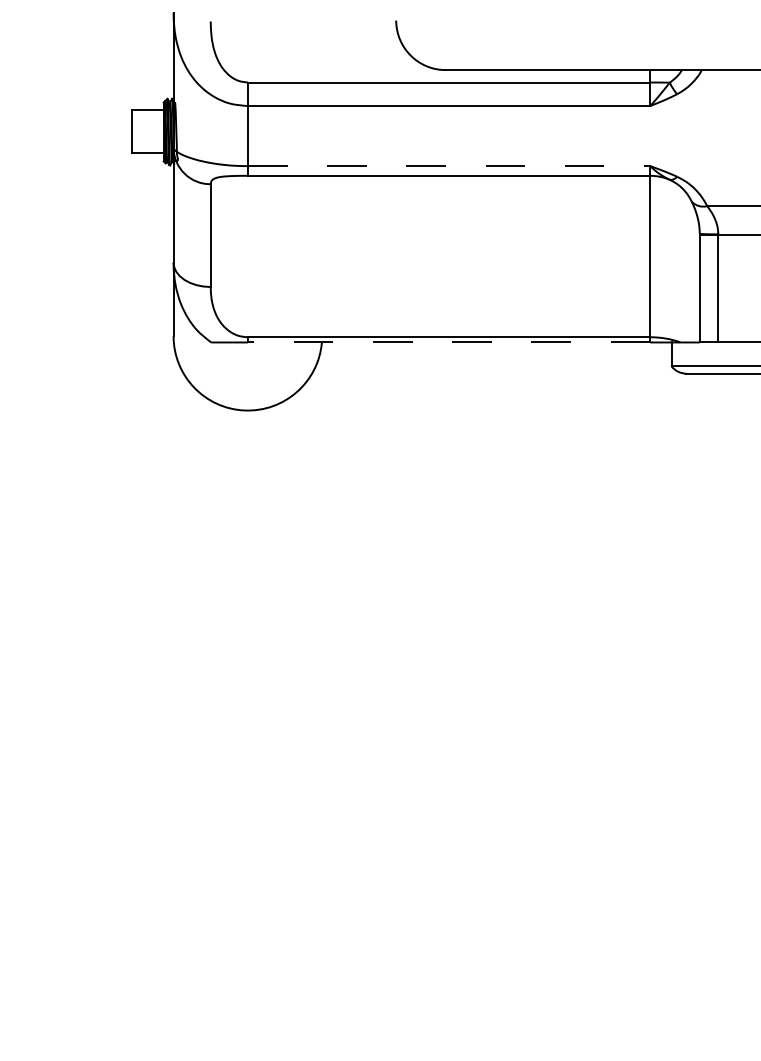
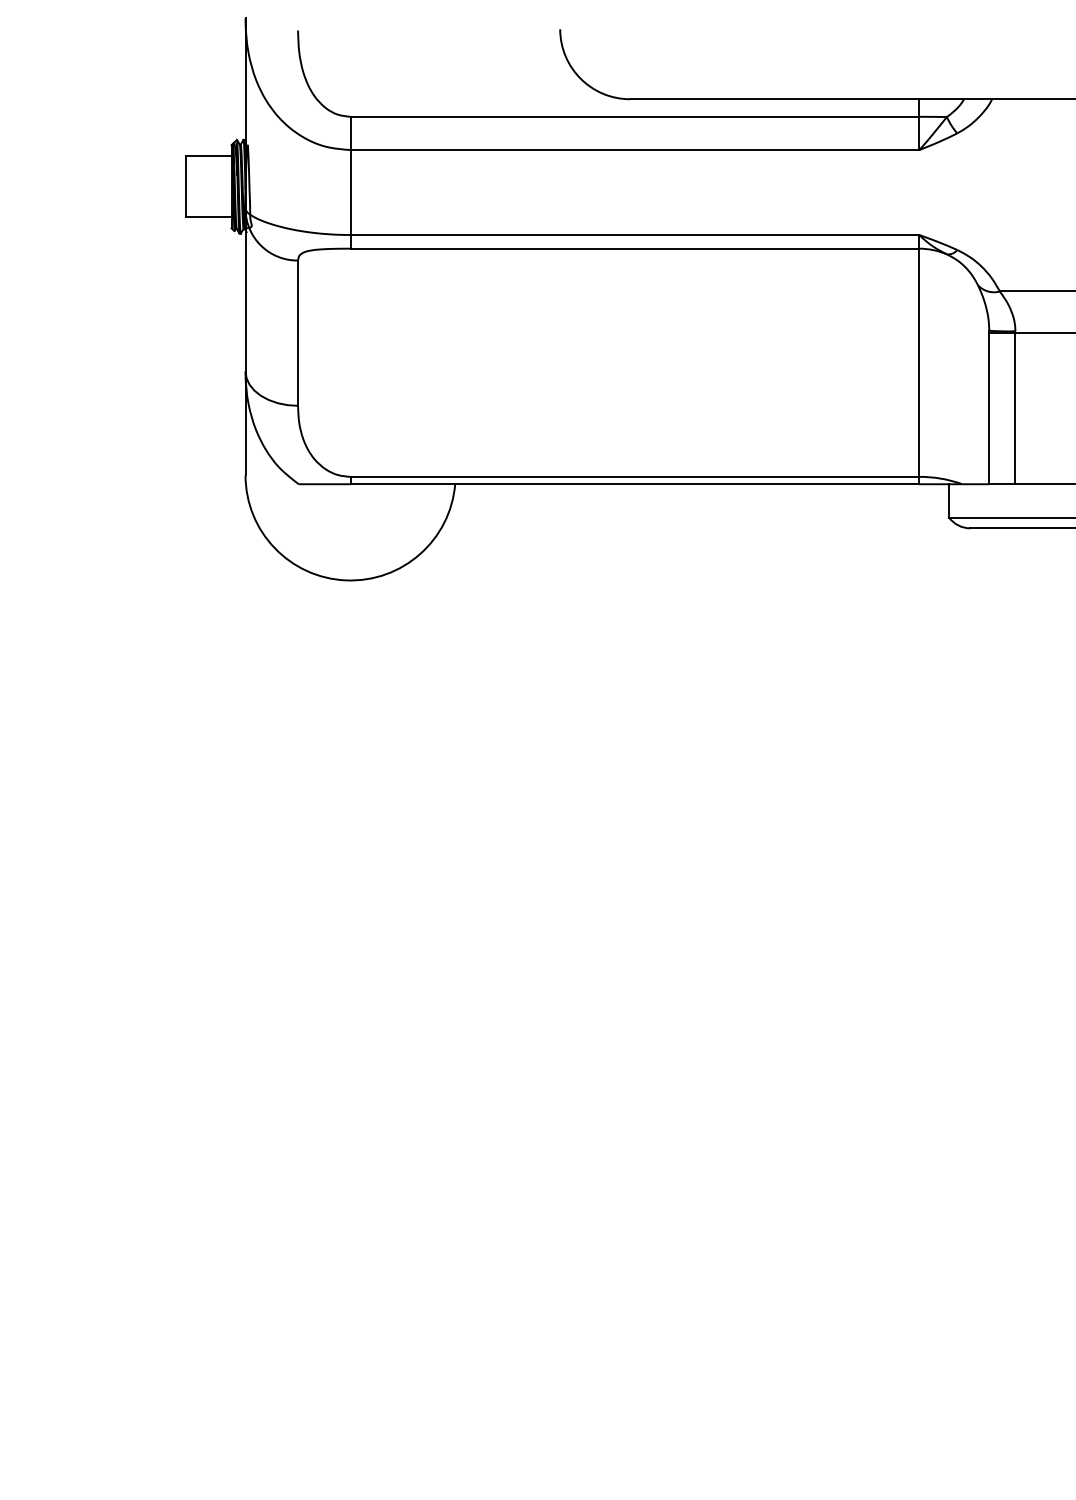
line: (449, 166) -> (635, 235), dashed -> solid
line: (448, 342) -> (634, 484), dashed -> solid

